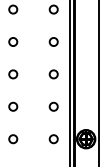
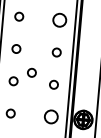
circle: (53, 41) -> (59, 19), size x1.6
circle: (30, 96) -> (31, 72), added
circle: (53, 139) -> (50, 117), size x1.6

